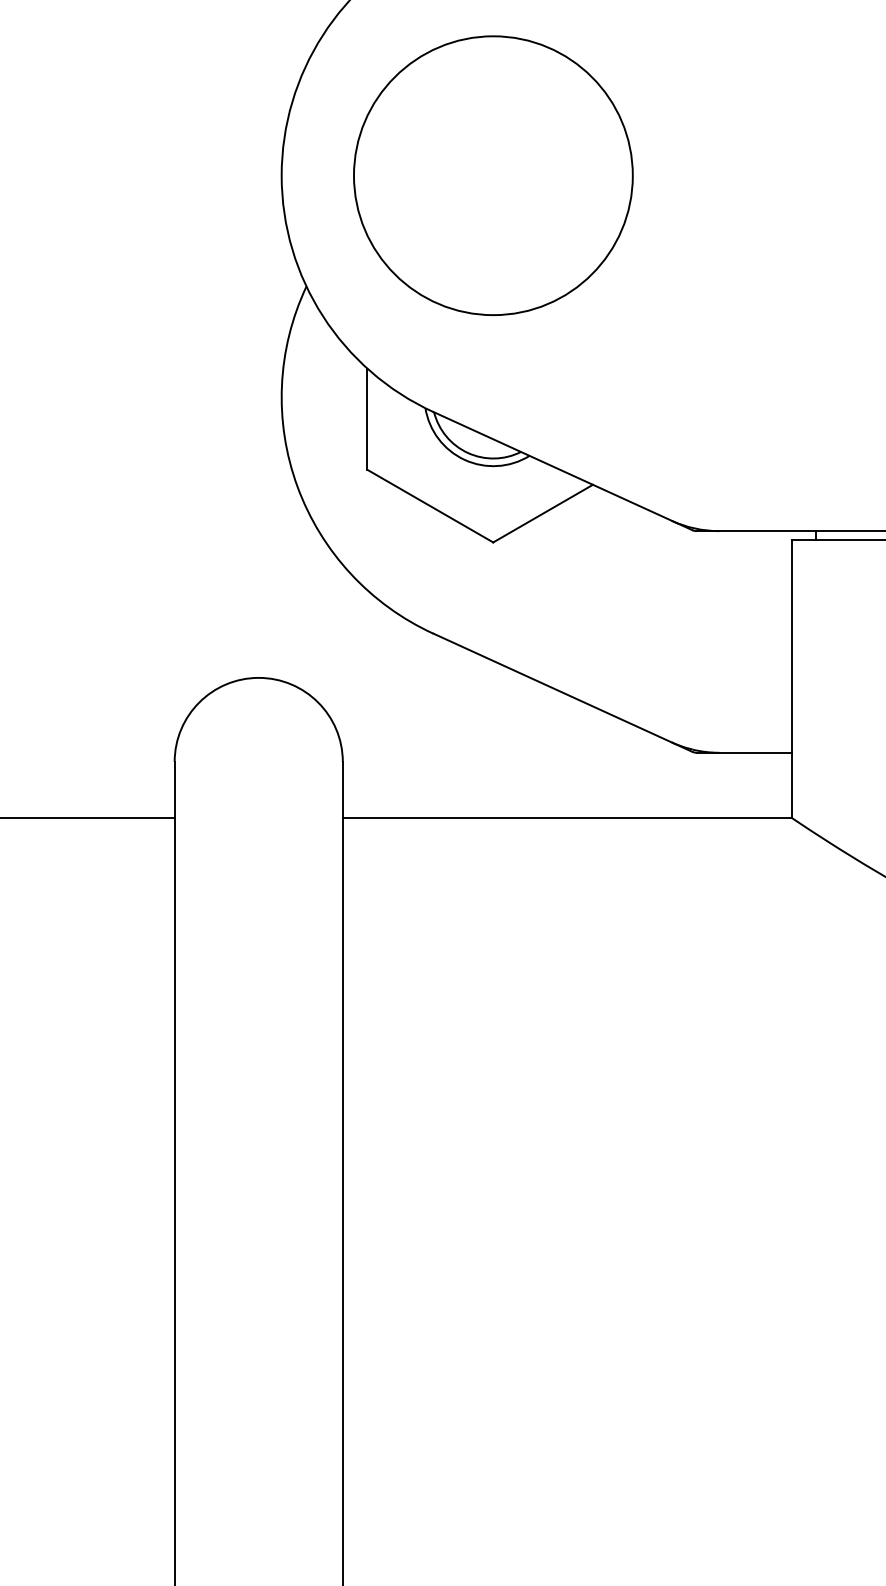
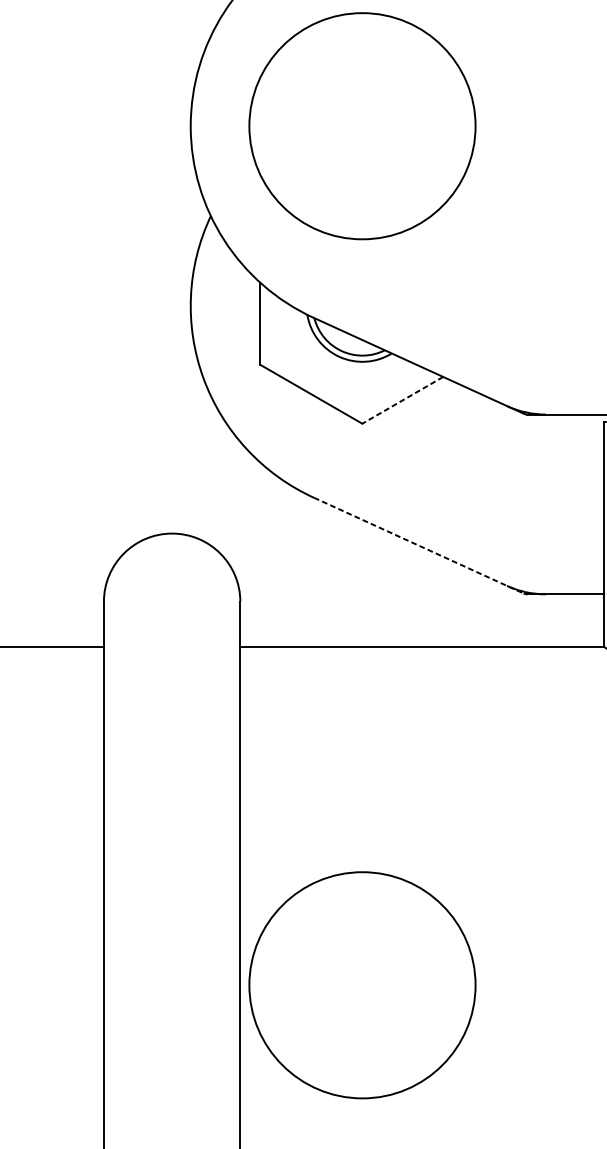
line: (543, 513) -> (403, 400), solid -> dashed
line: (563, 692) -> (419, 545), solid -> dashed
circle: (493, 1234) -> (362, 985), added

